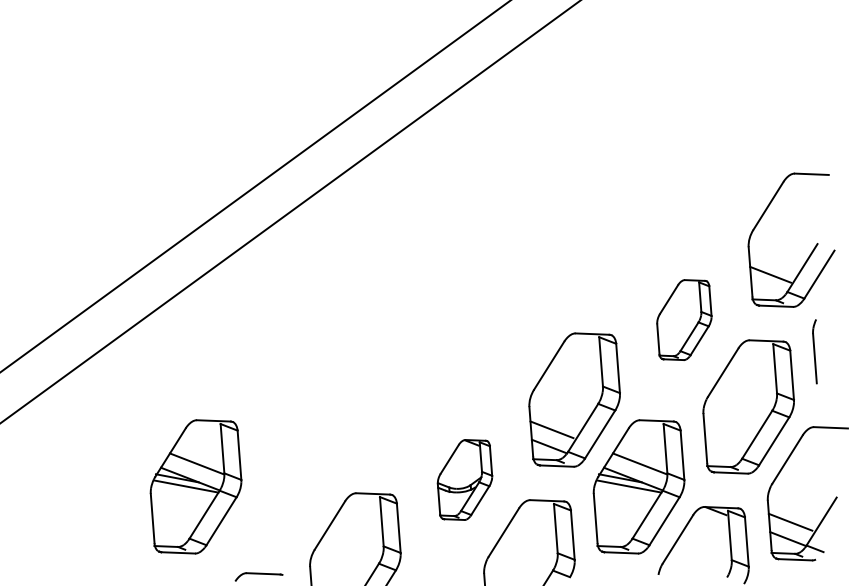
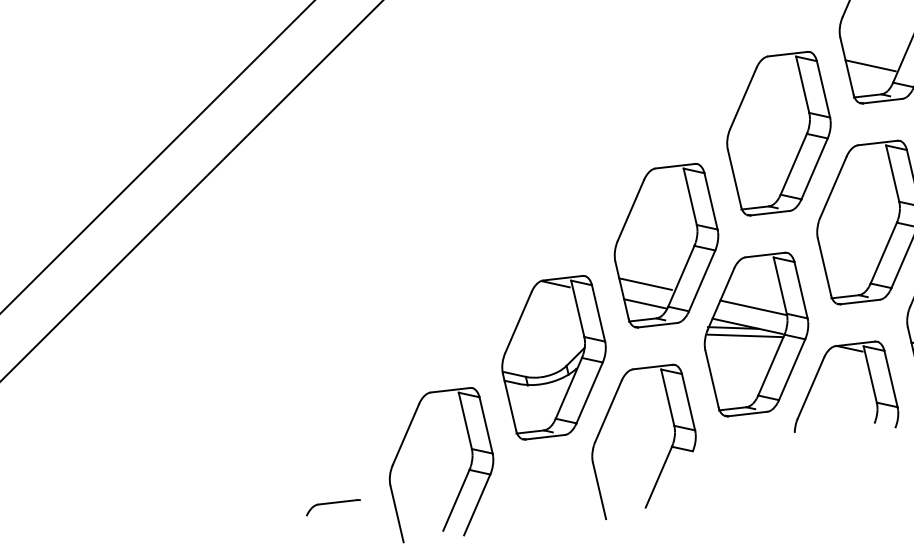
part: (684, 319) -> (779, 132), size x1.67
part: (464, 479) -> (553, 357), size x1.67
part: (195, 486) -> (243, 413), removed

